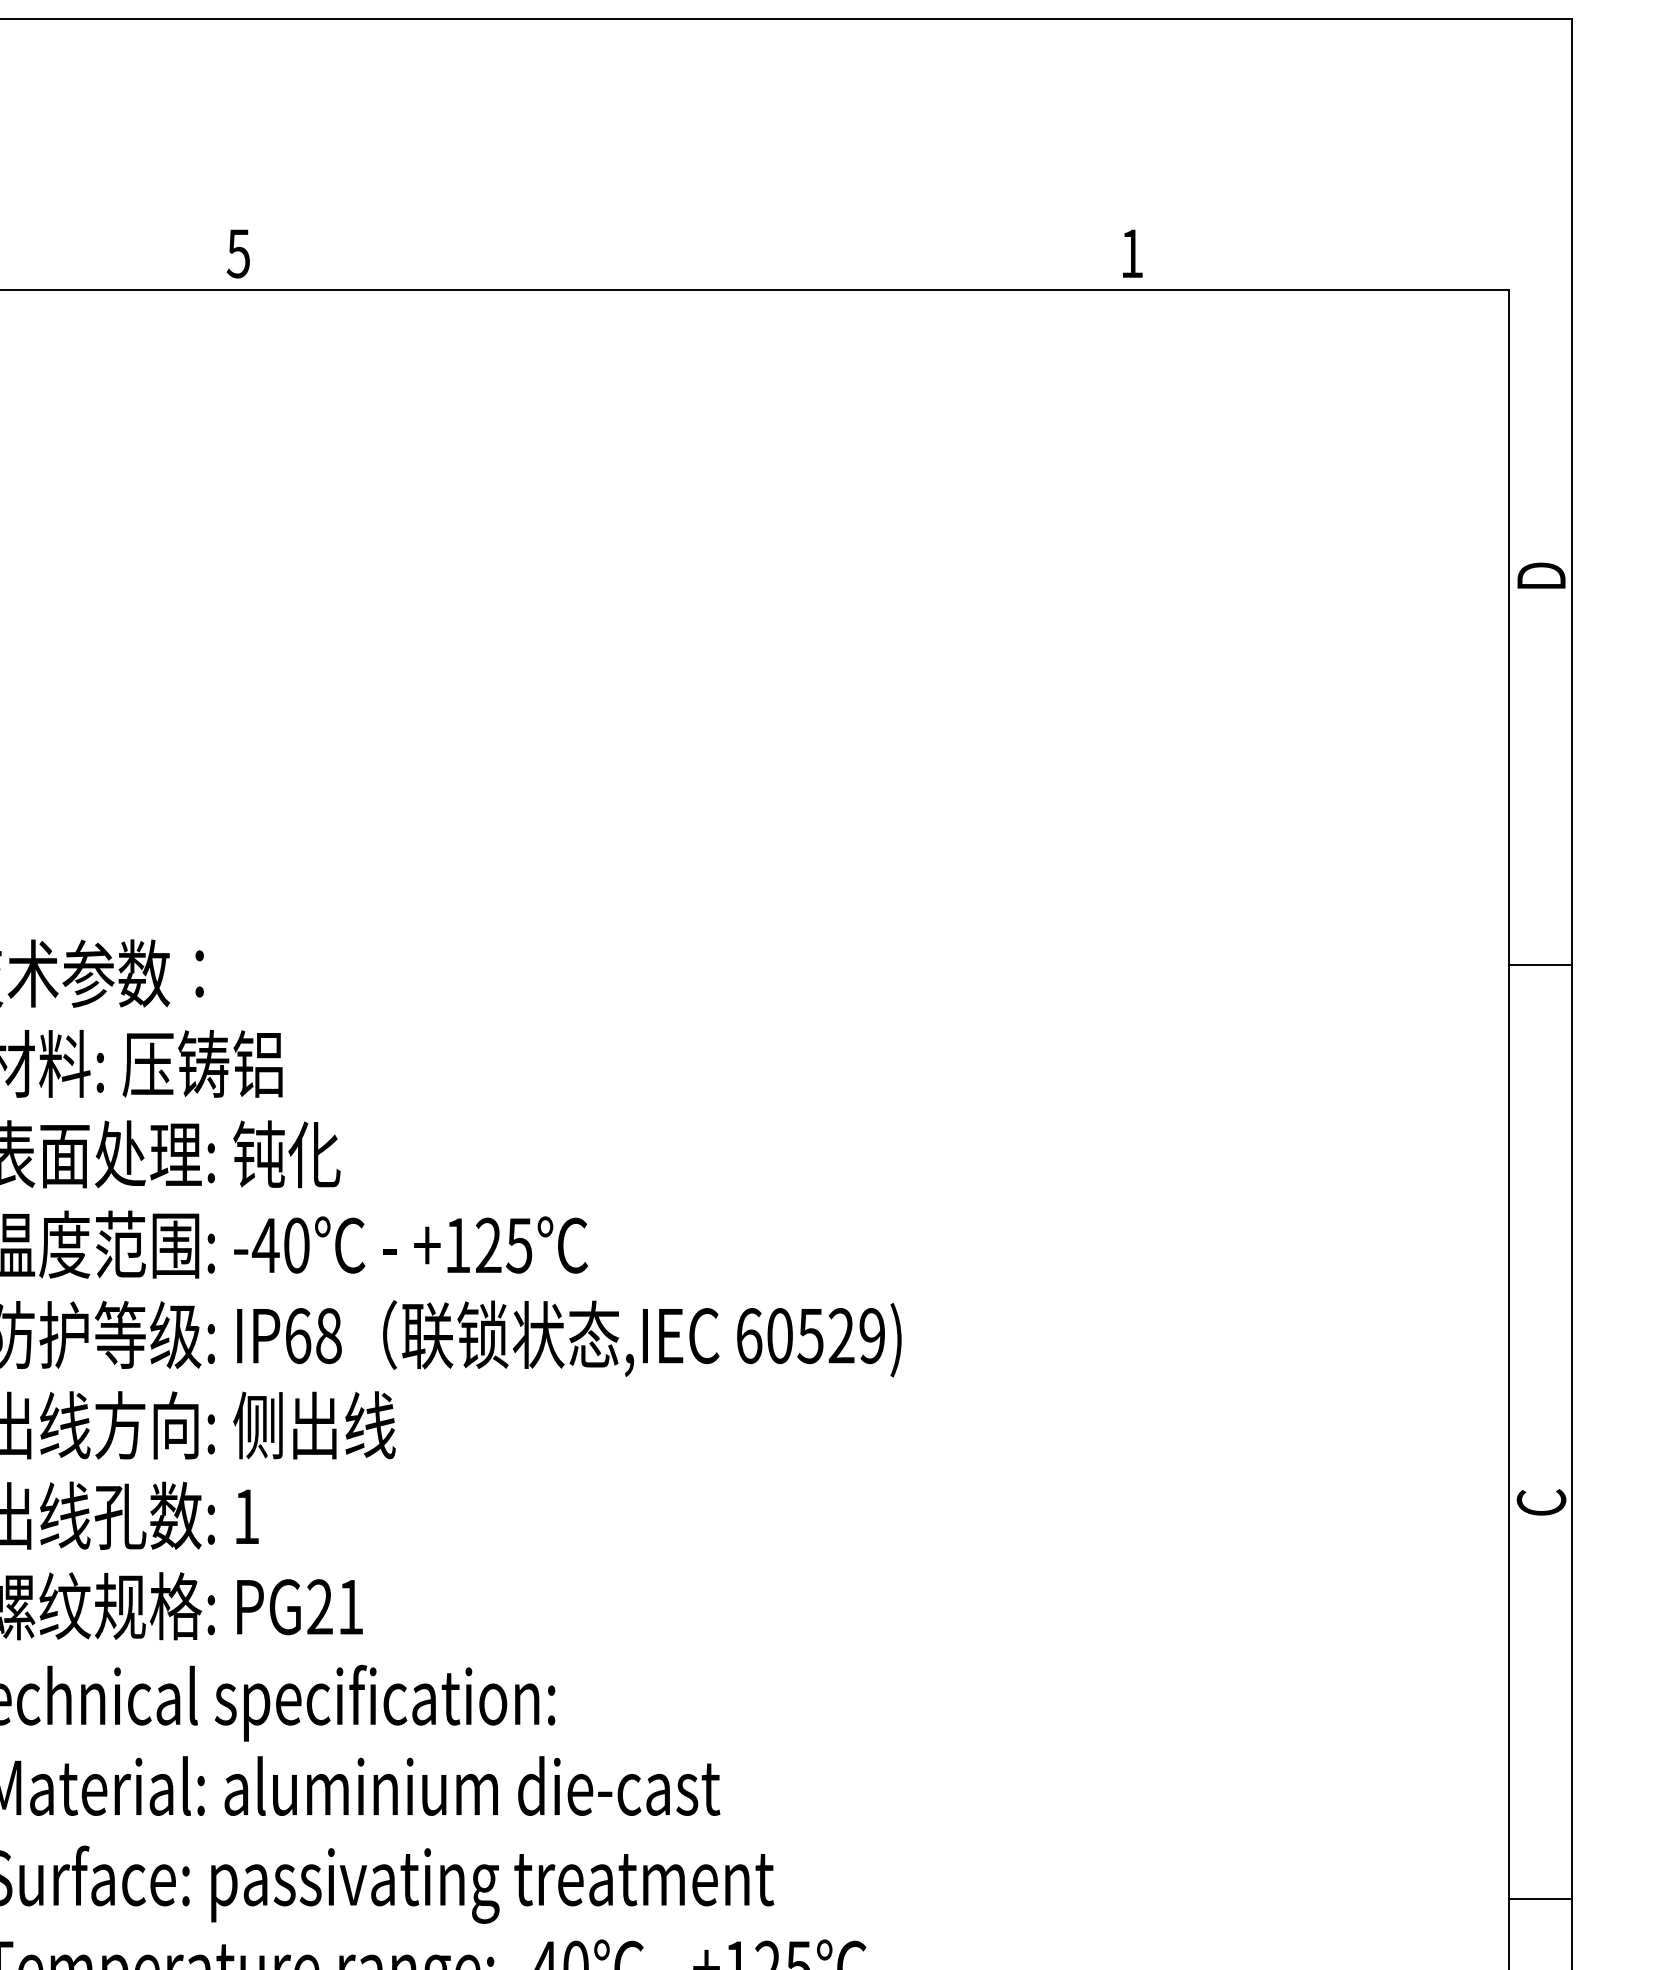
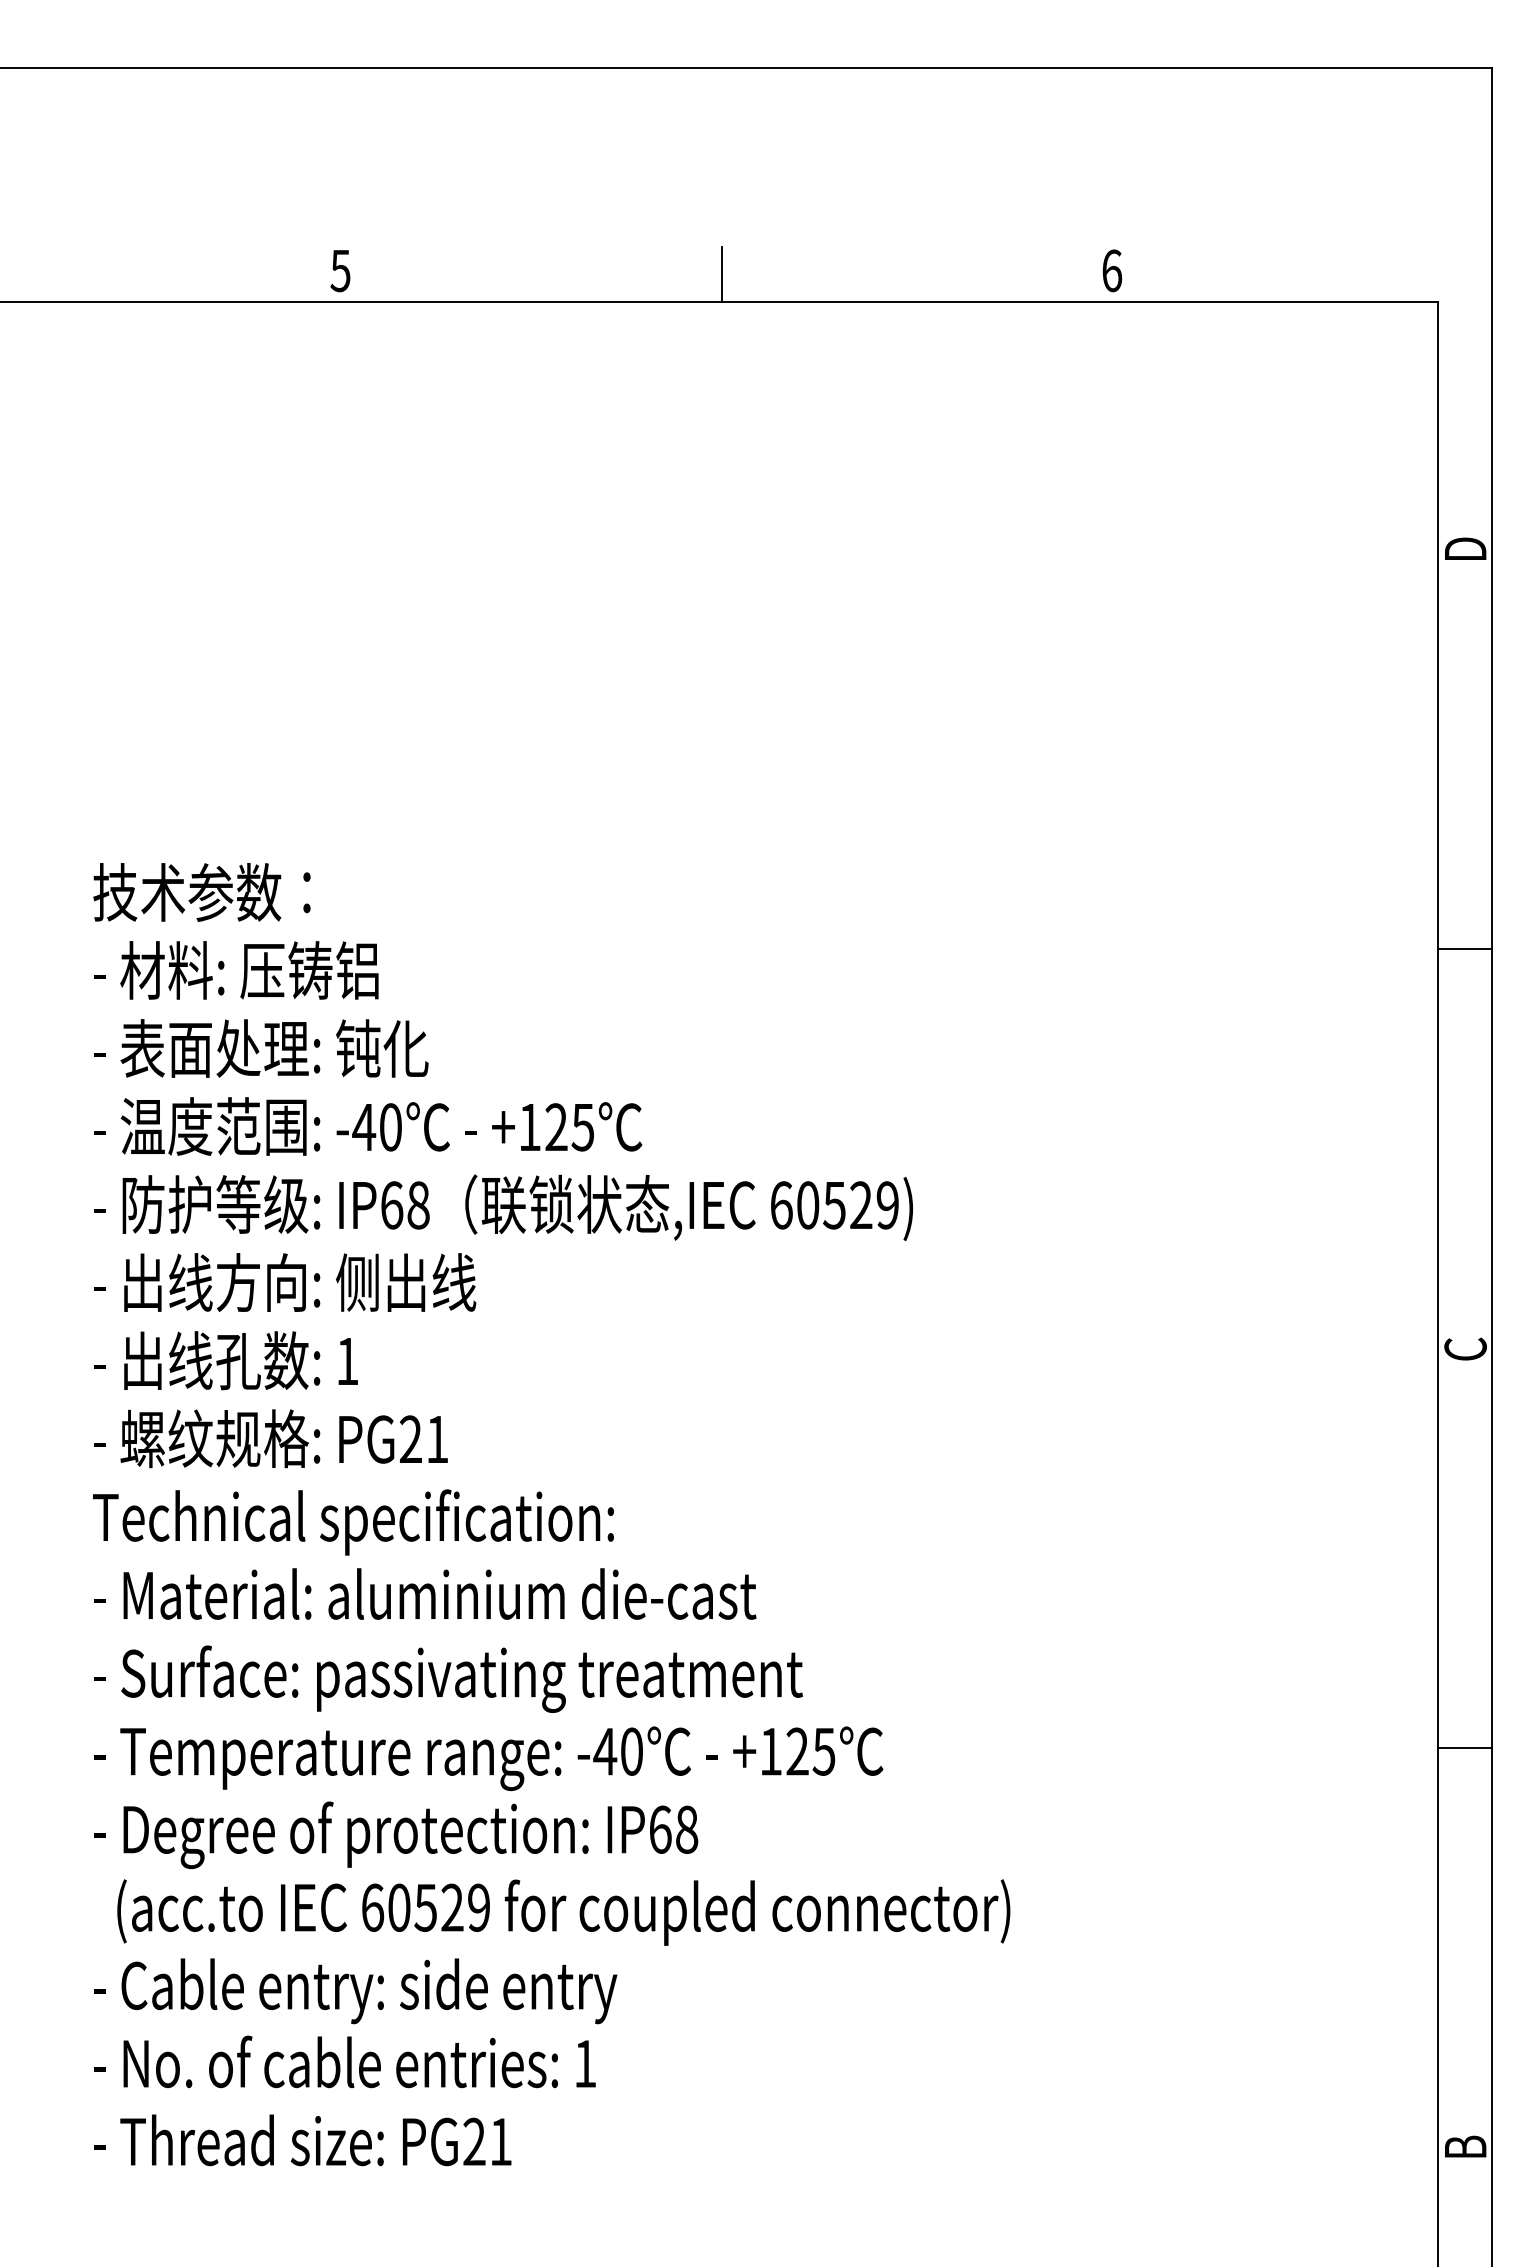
text: (1132, 253) -> (1112, 270), 1 -> 6
line: (680, 257) -> (722, 274), added
line: (1540, 965) -> (1464, 949), moved
line: (1540, 1898) -> (1464, 1747), moved

